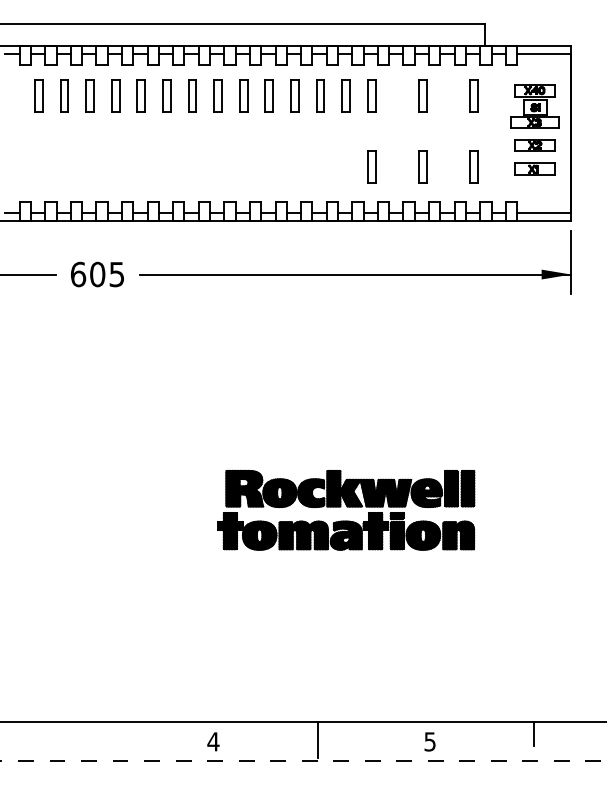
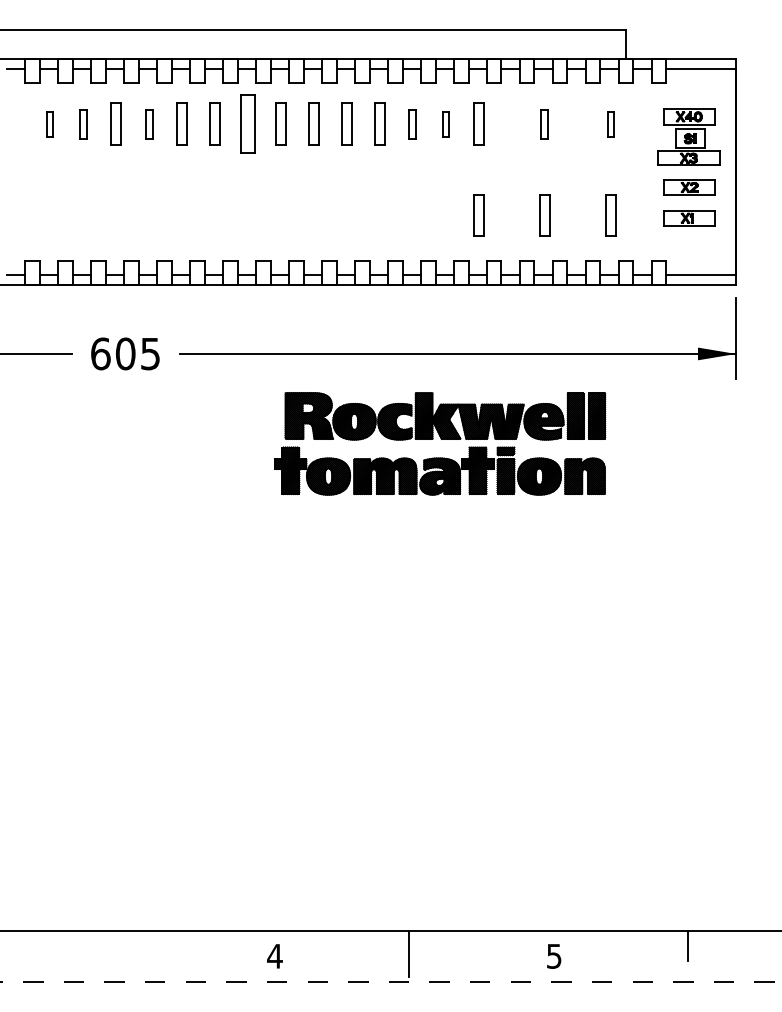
part: (38, 95) -> (49, 123), size x0.6
part: (64, 95) -> (82, 123), size x0.7
part: (115, 95) -> (148, 123), size x0.7
part: (192, 95) -> (247, 123), size x1.4
part: (320, 95) -> (412, 123), size x0.7
part: (345, 95) -> (445, 123), size x0.6
part: (422, 95) -> (544, 123), size x0.7
part: (473, 95) -> (610, 123), size x0.6
part: (346, 510) -> (440, 443), moved

